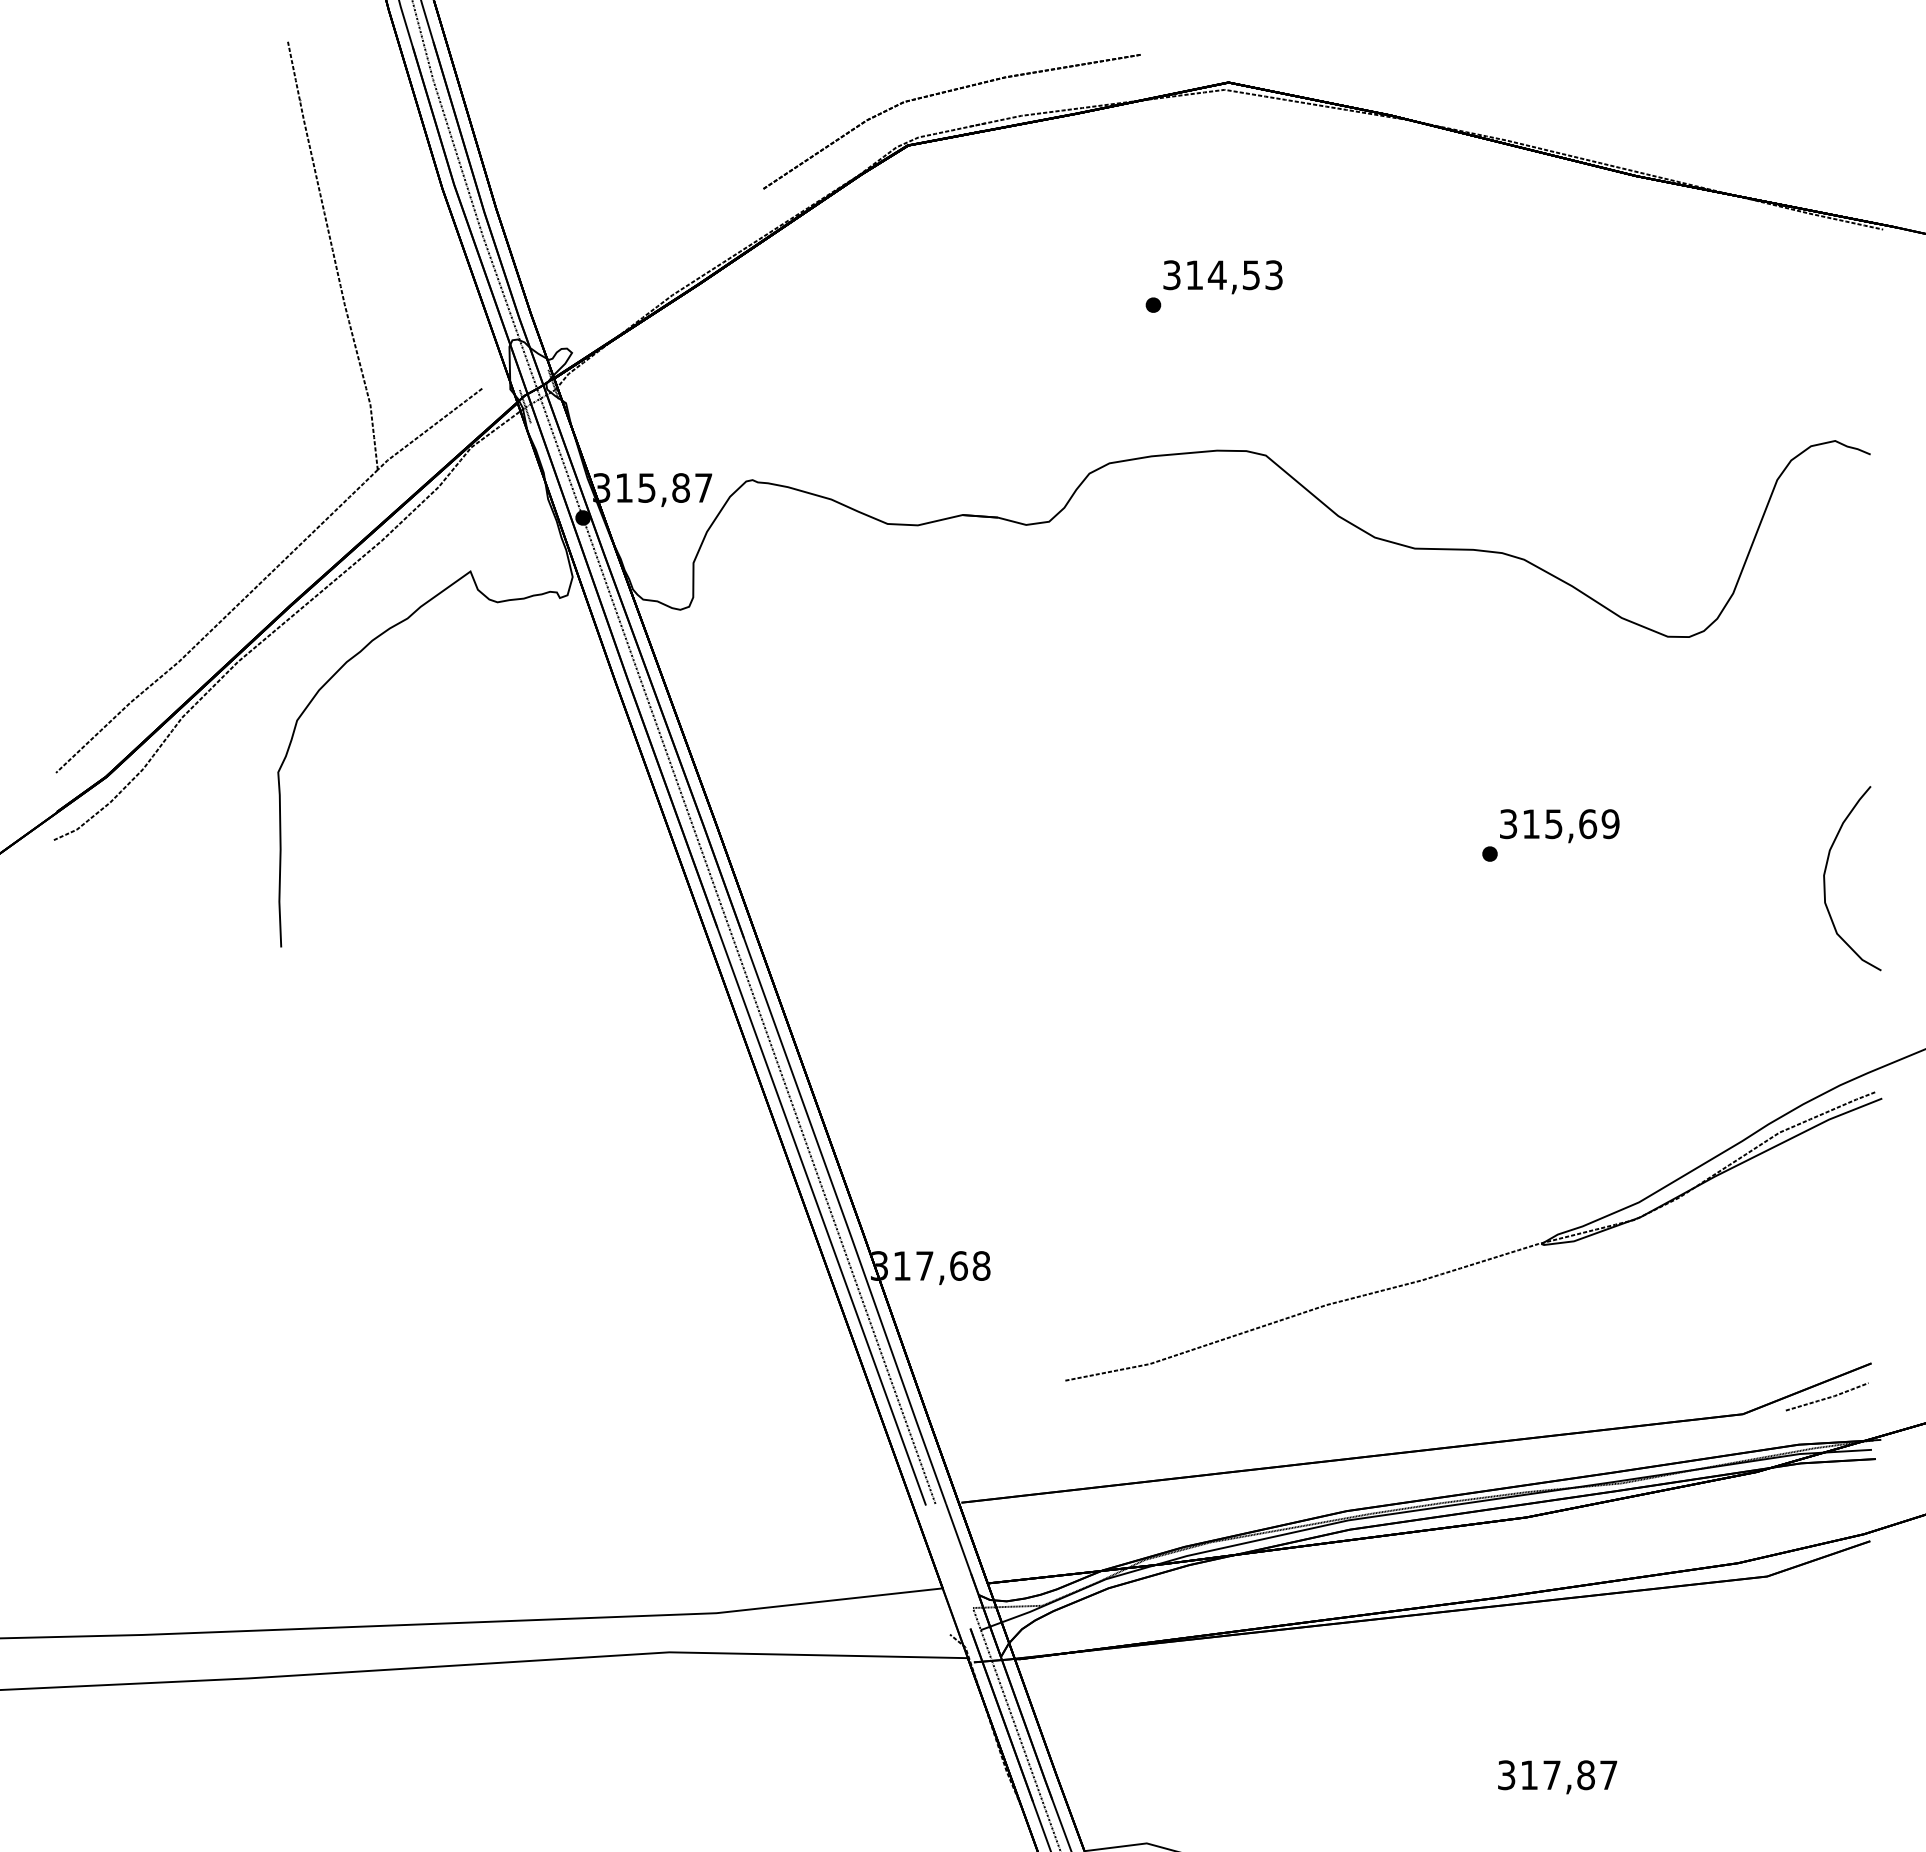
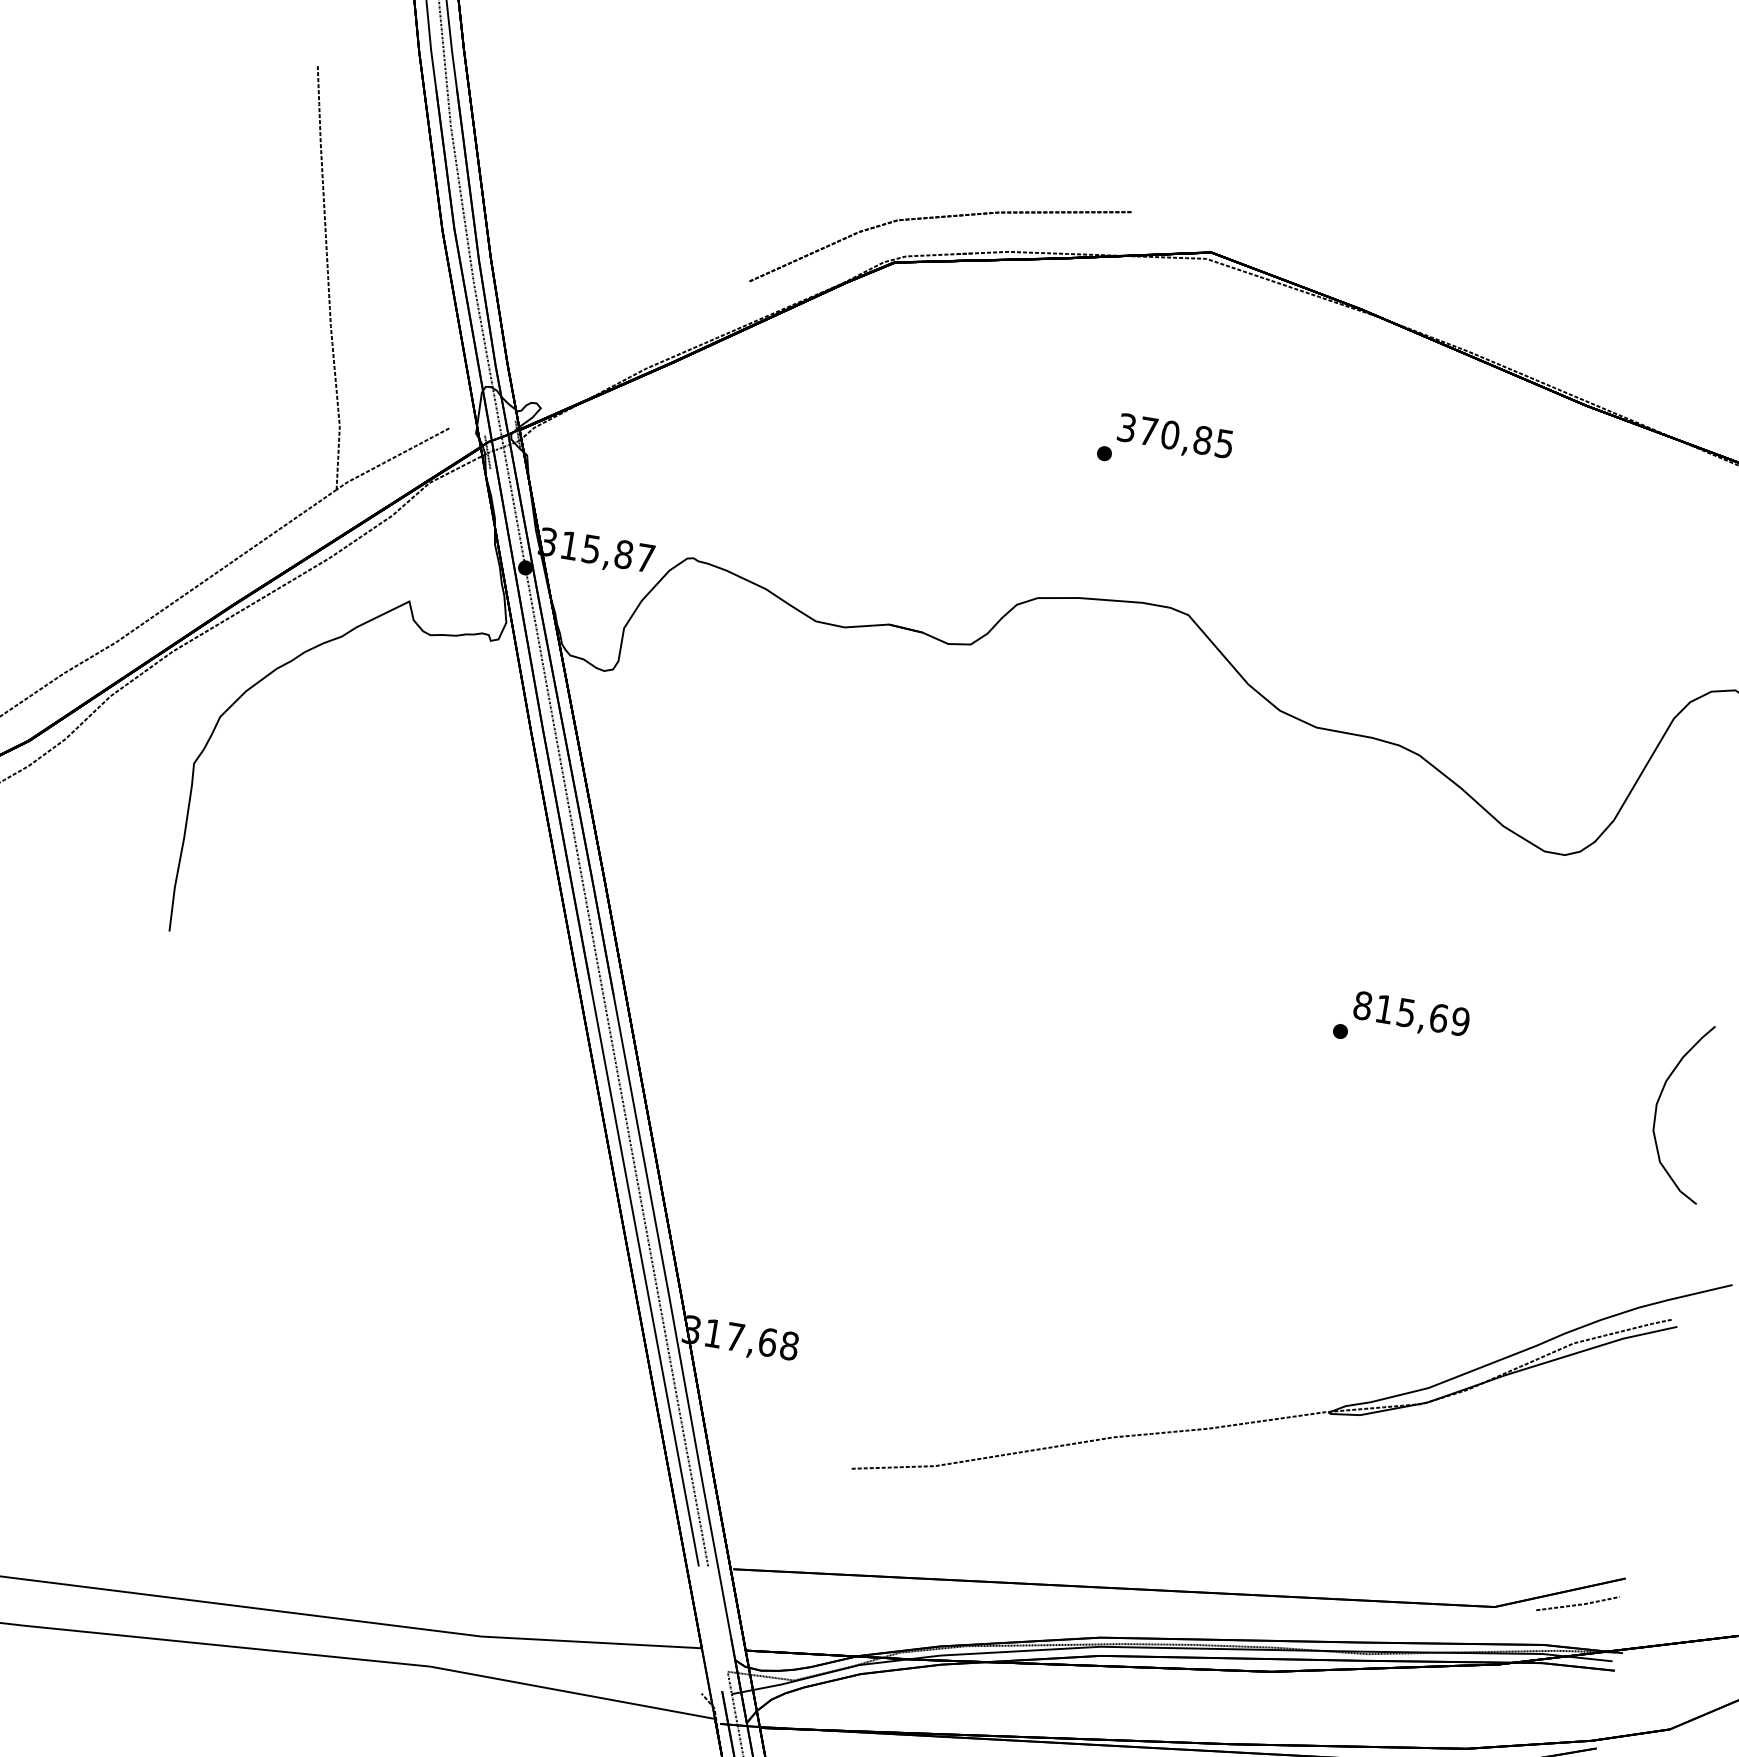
text: (1234, 275) -> (1186, 437), 314,53 -> 370,85
text: (1508, 824) -> (1362, 1006), 315,69 -> 815,69

